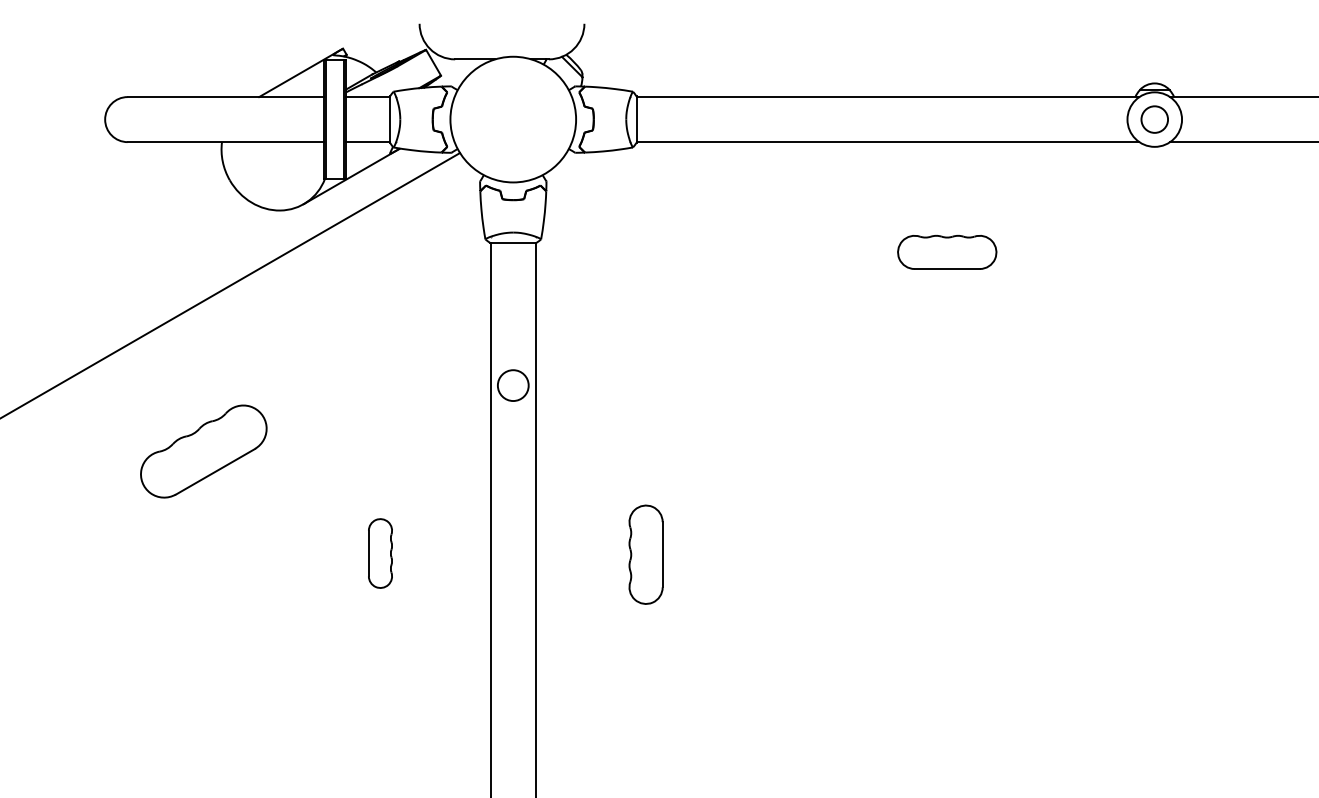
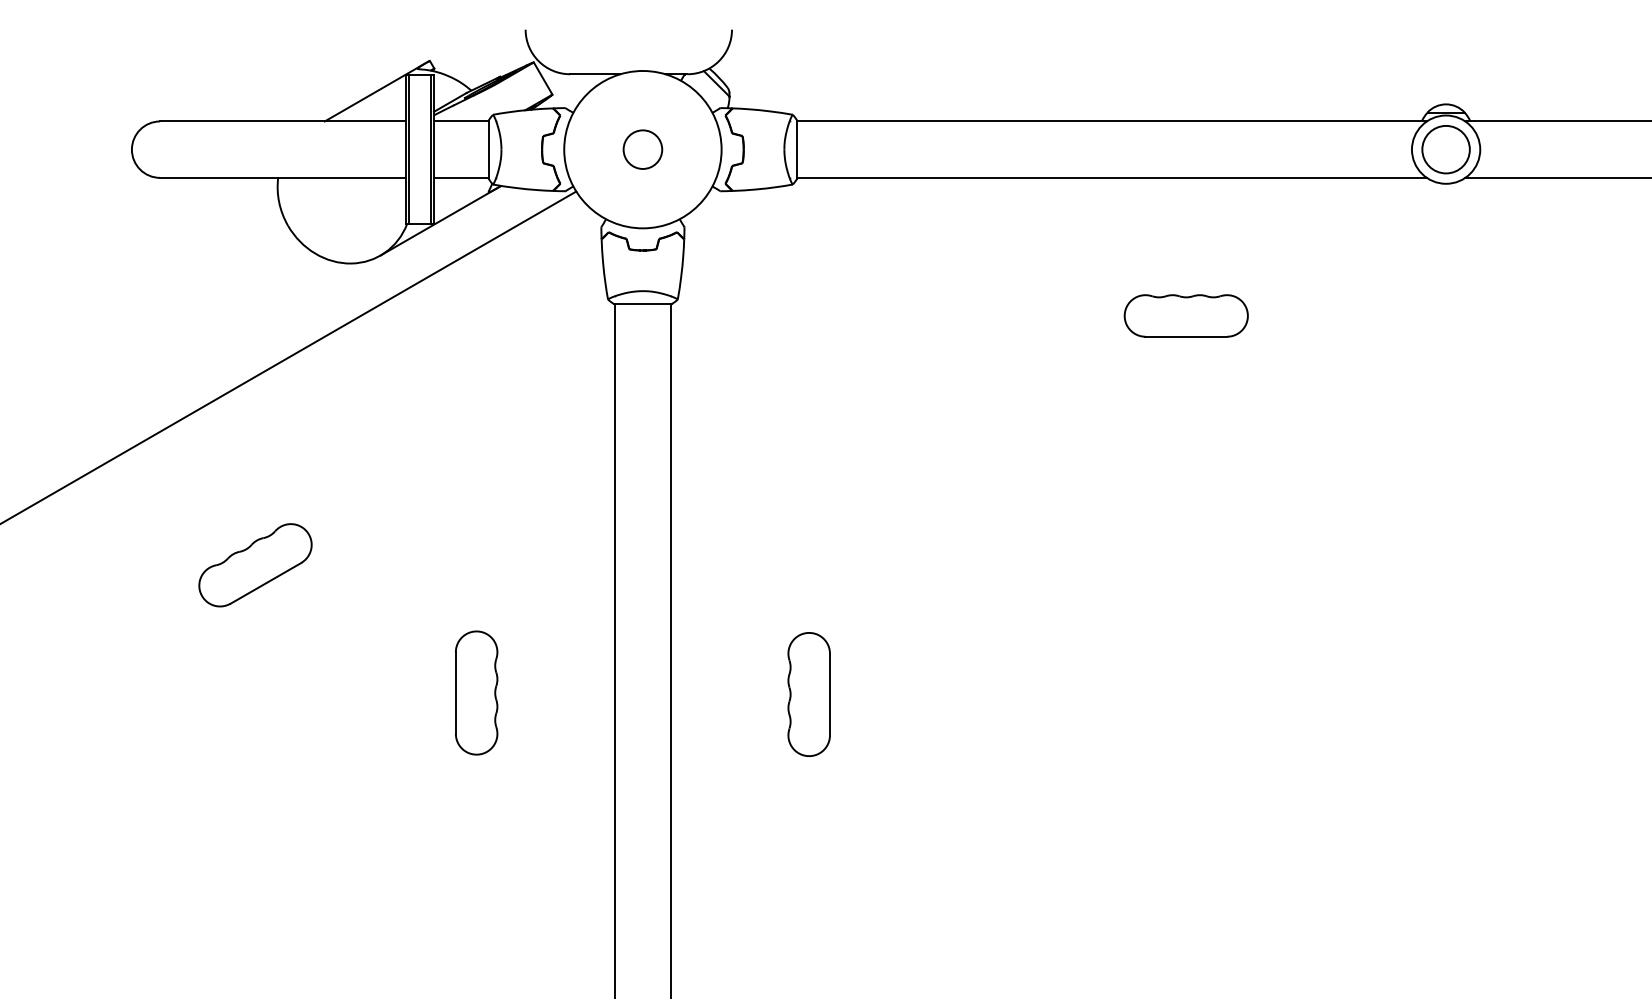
circle: (1154, 119) -> (1445, 149), size x1.43
circle: (513, 385) -> (643, 149), moved
part: (203, 451) -> (255, 565), size x0.71
part: (380, 553) -> (476, 692), size x1.43

